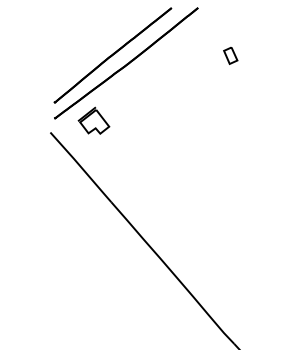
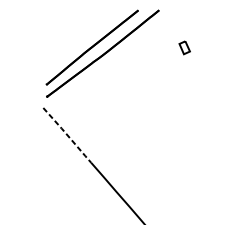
part: (93, 120) -> (77, 98), removed
line: (81, 167) -> (67, 135), solid -> dashed

